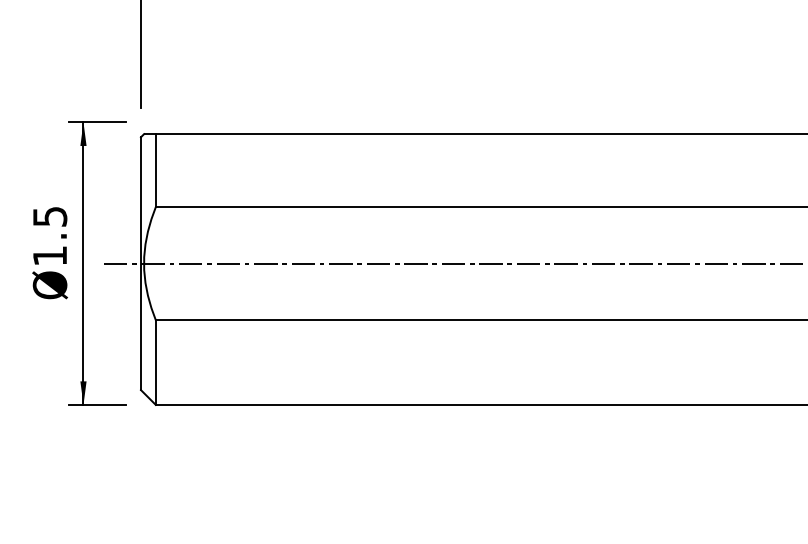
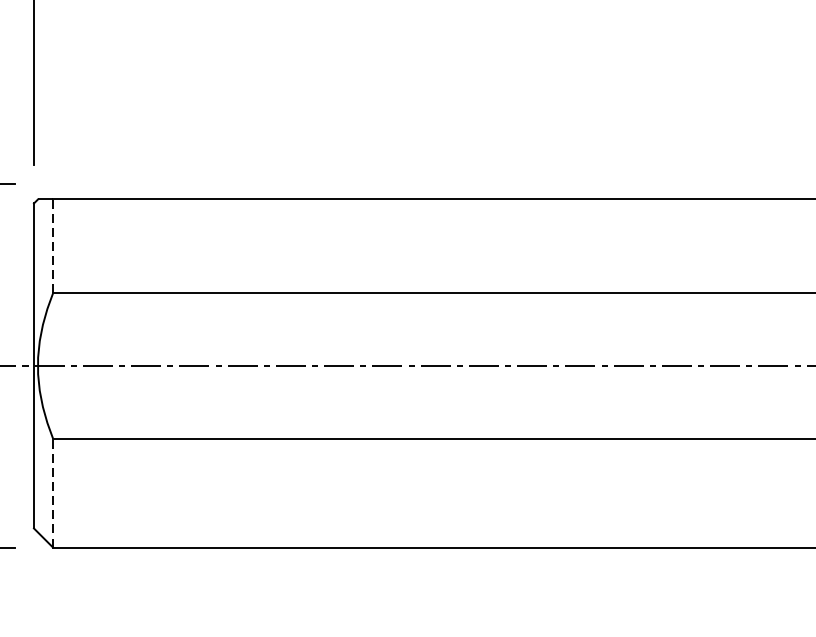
line: (155, 170) -> (52, 246), solid -> dashed
line: (155, 362) -> (52, 492), solid -> dashed

